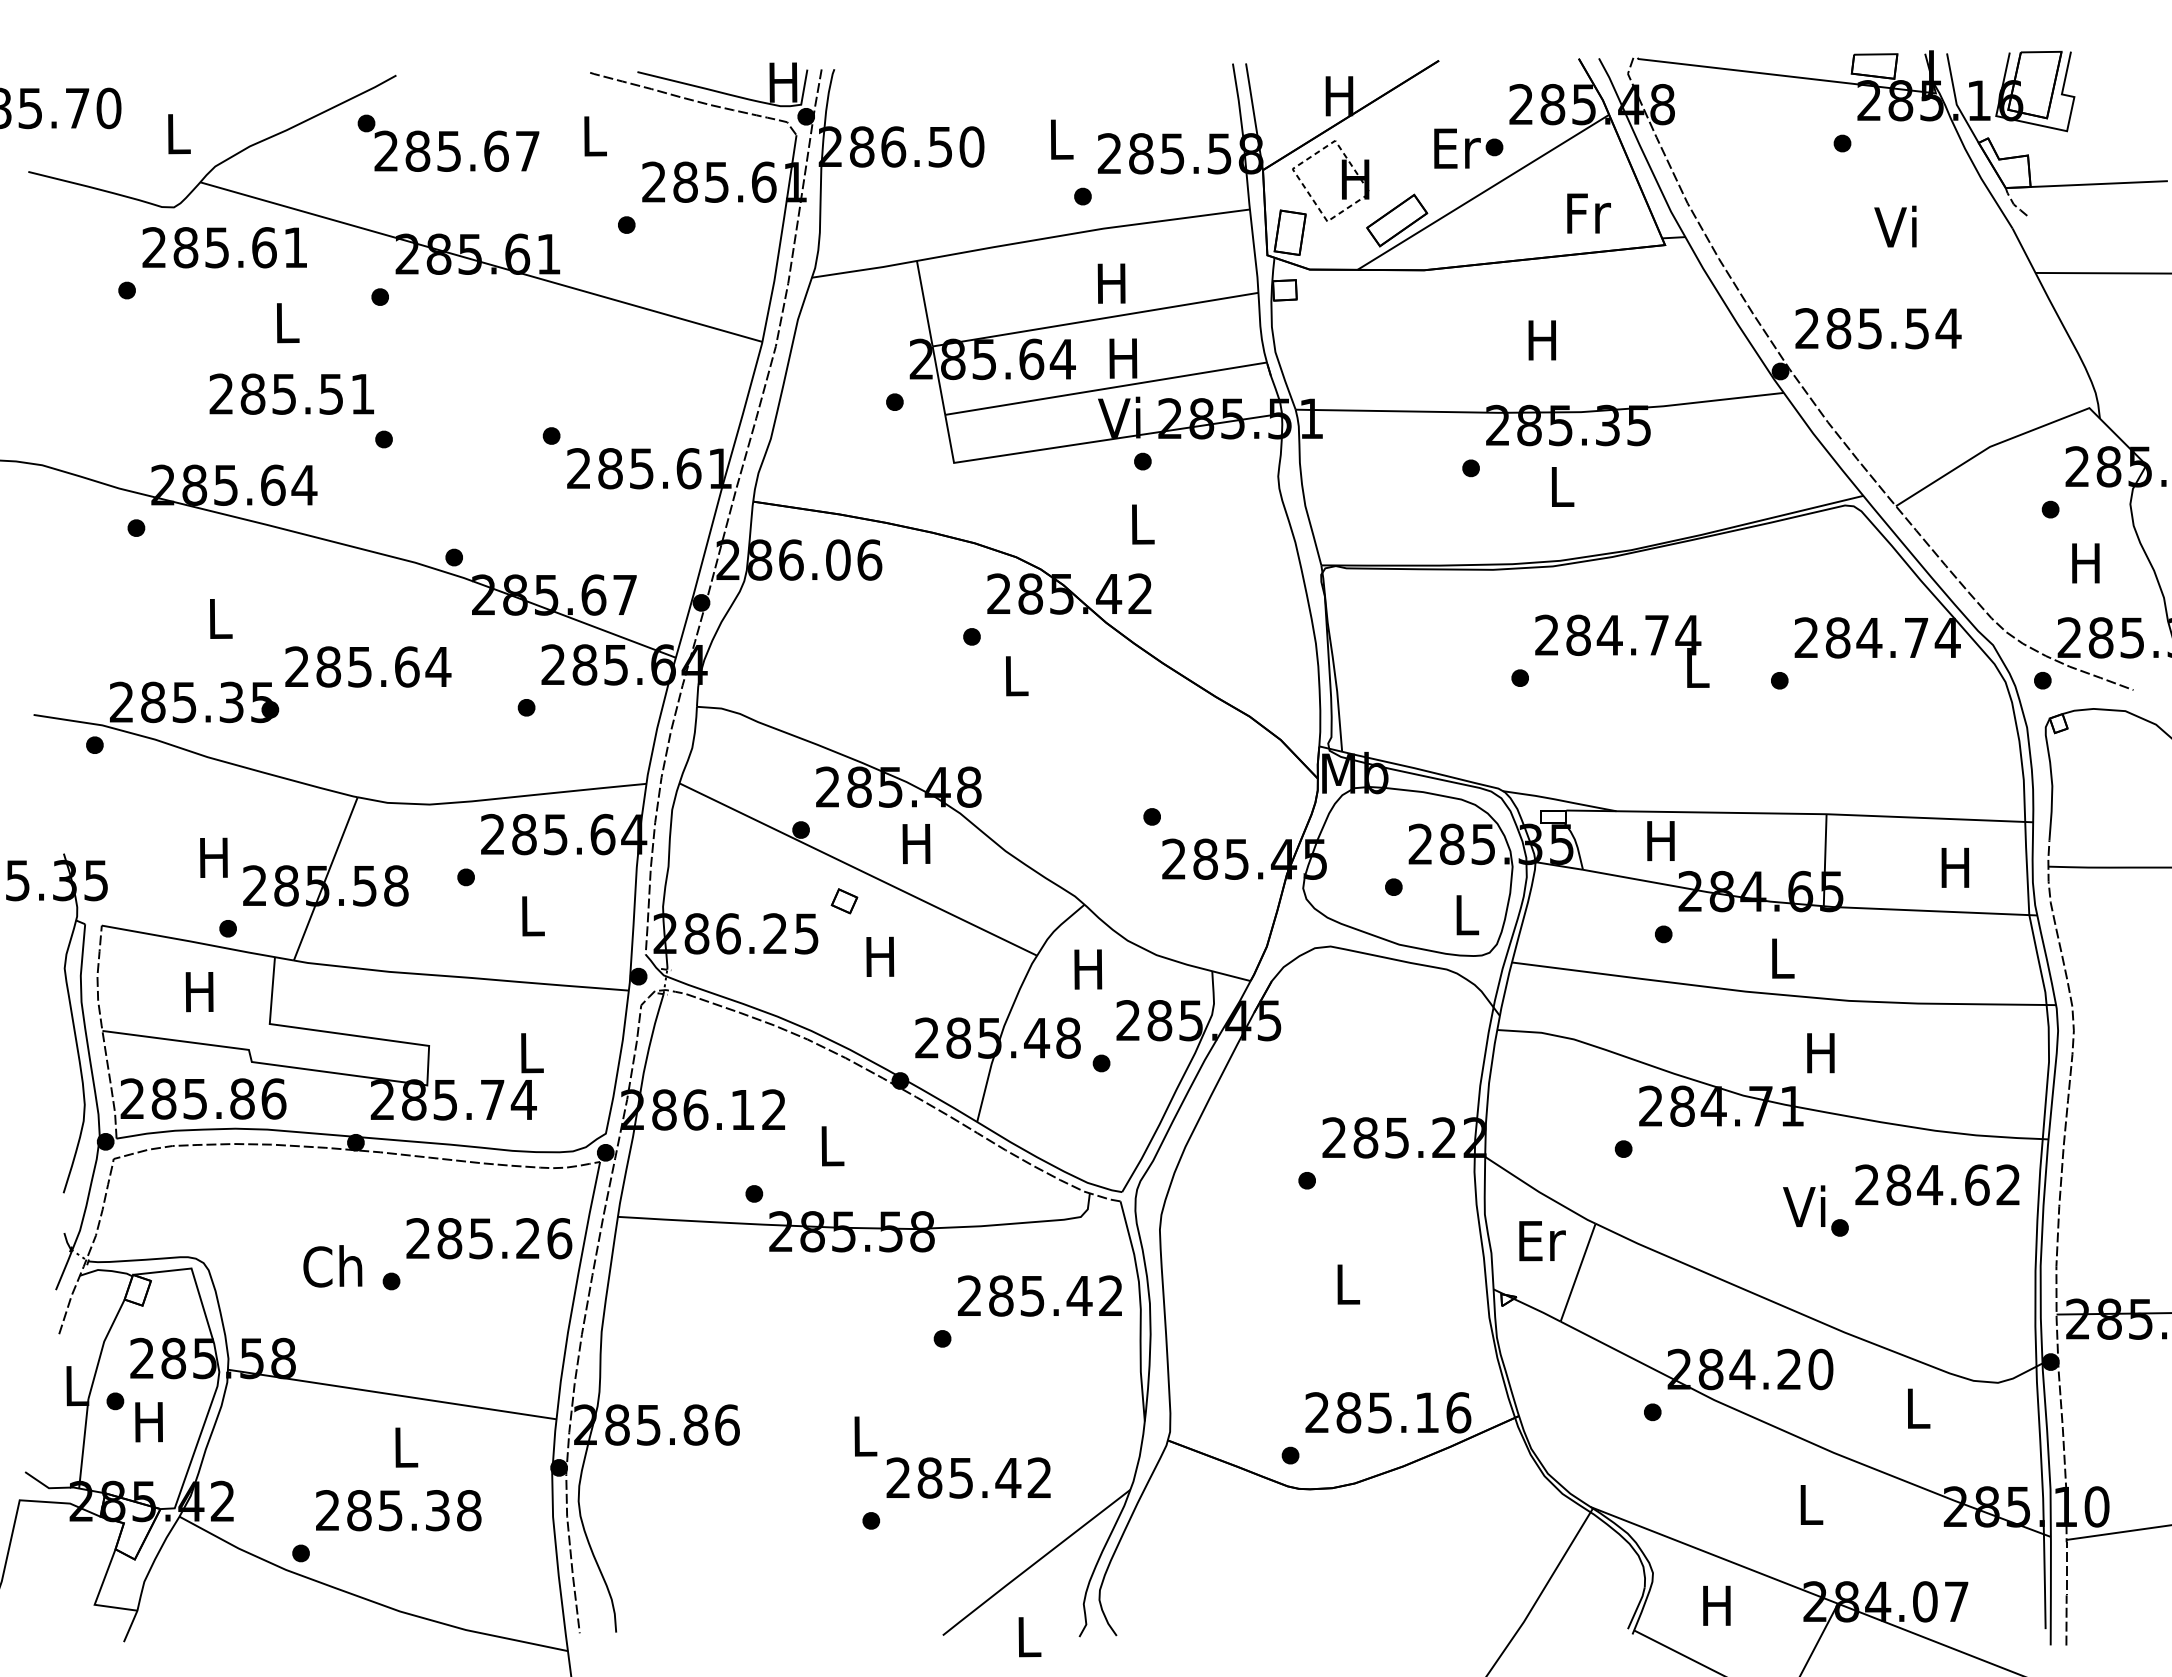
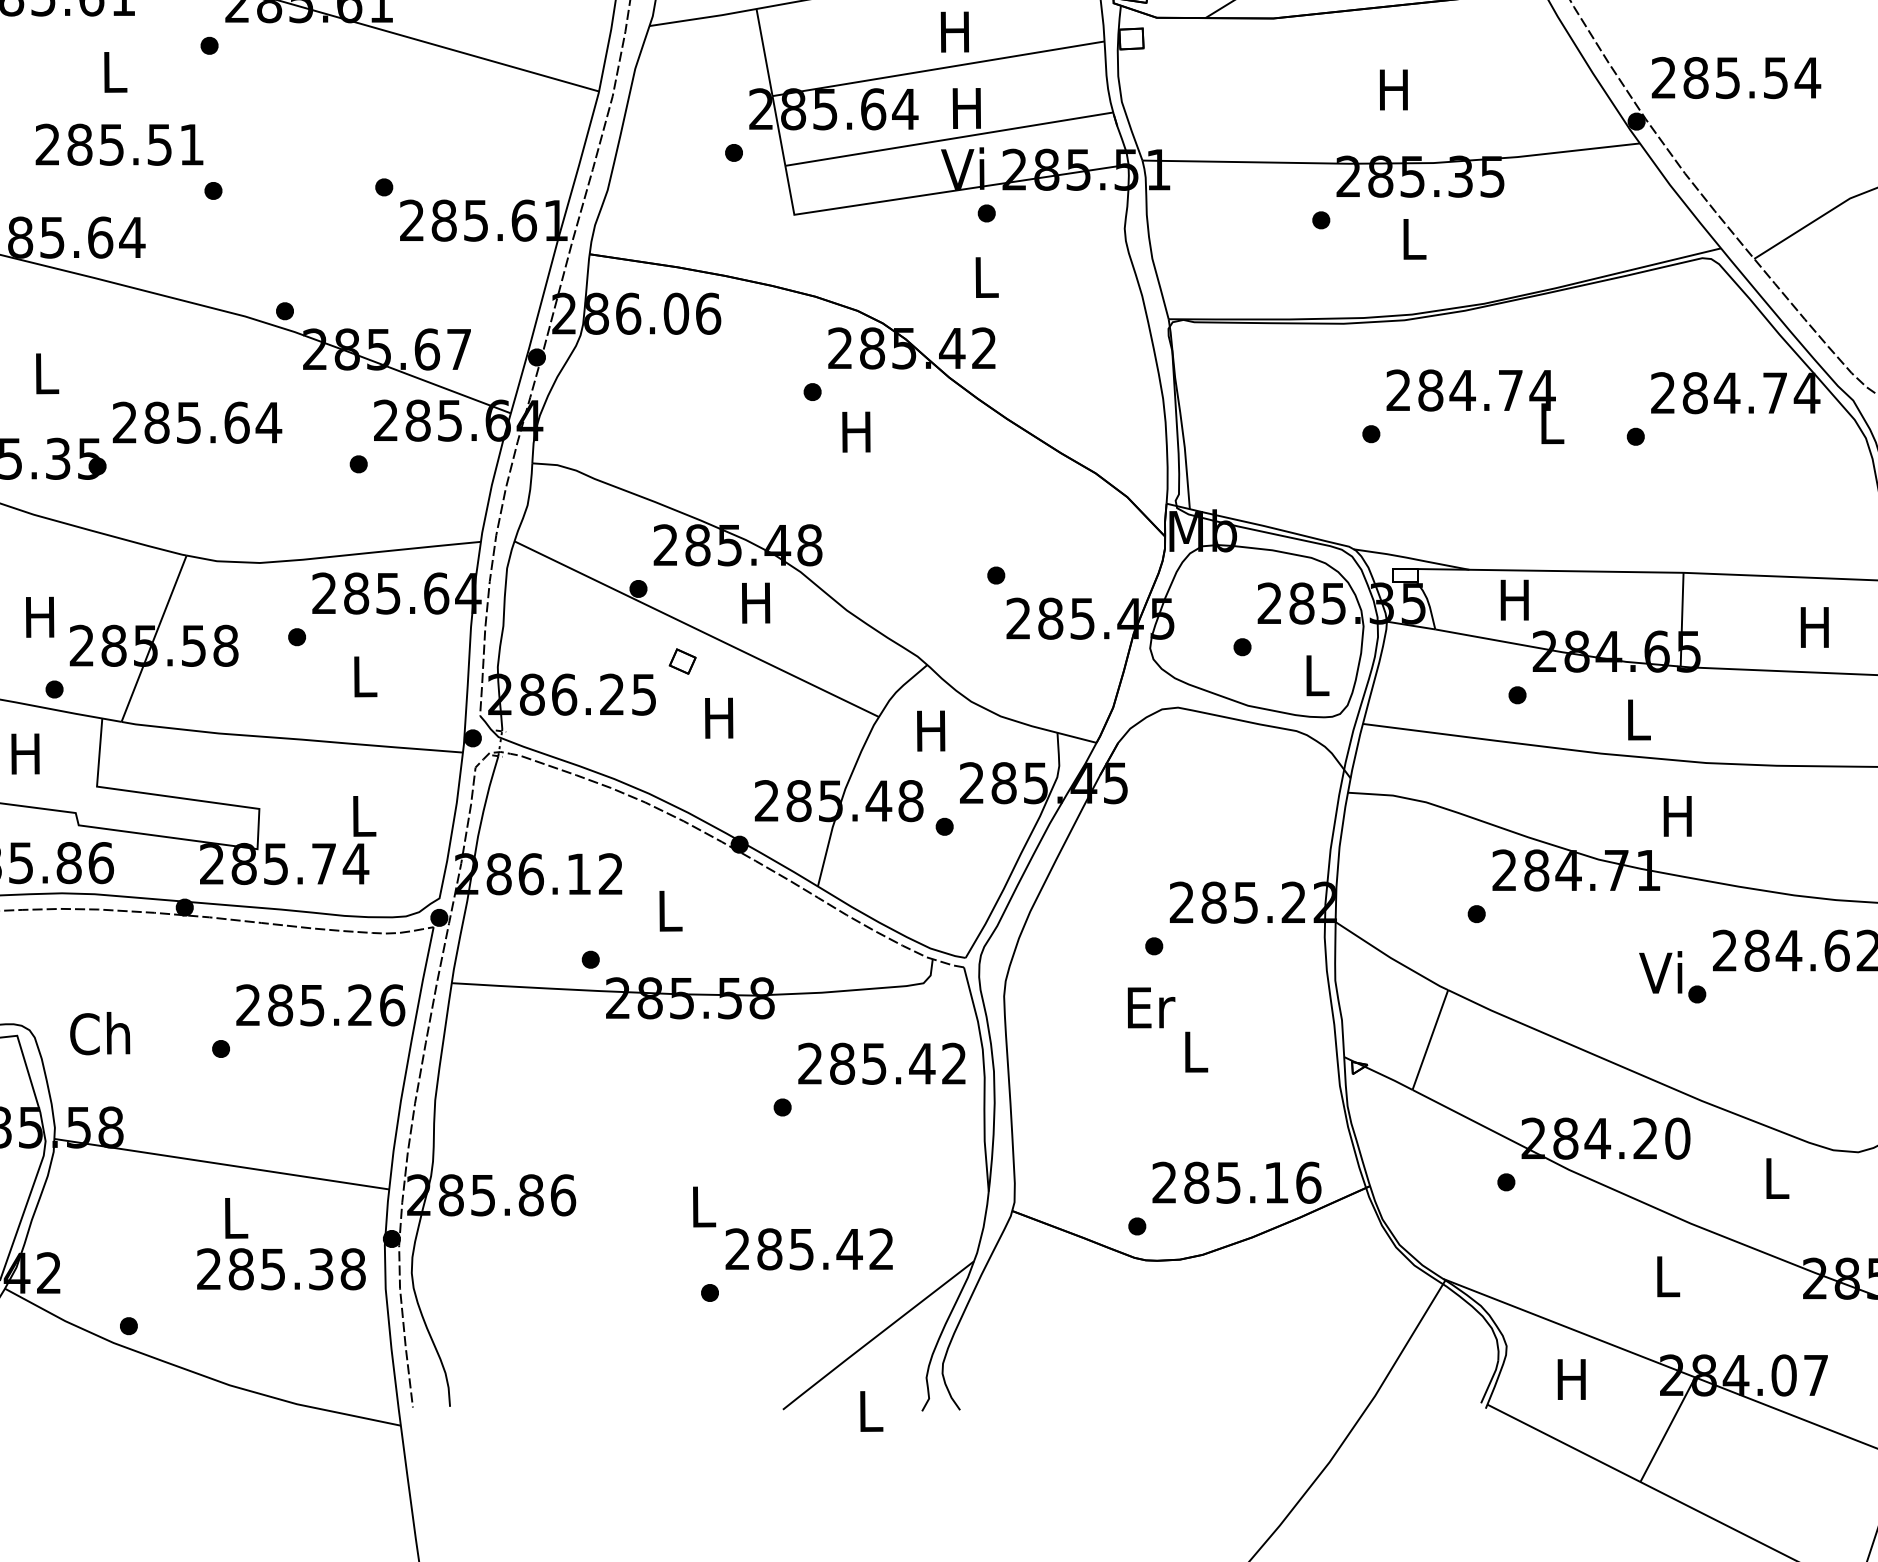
text: (1014, 676) -> (855, 432), L -> H
text: (1542, 1241) -> (1151, 1008), moved
text: (332, 1266) -> (99, 1033), moved
text: (398, 1510) -> (281, 1269), moved

